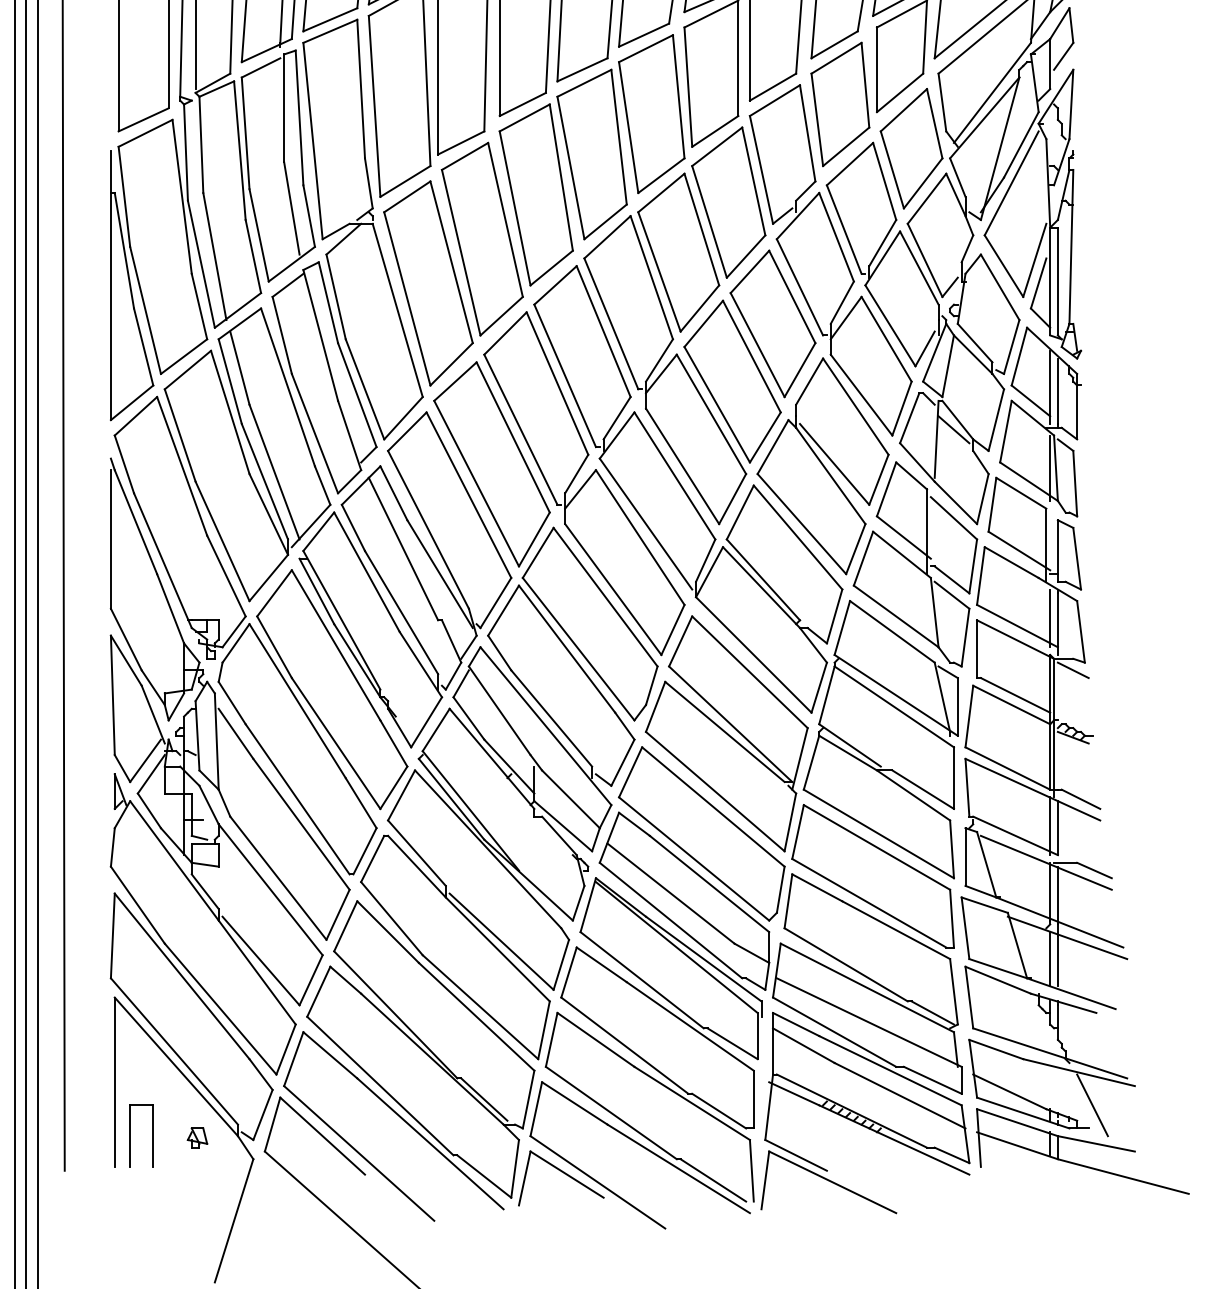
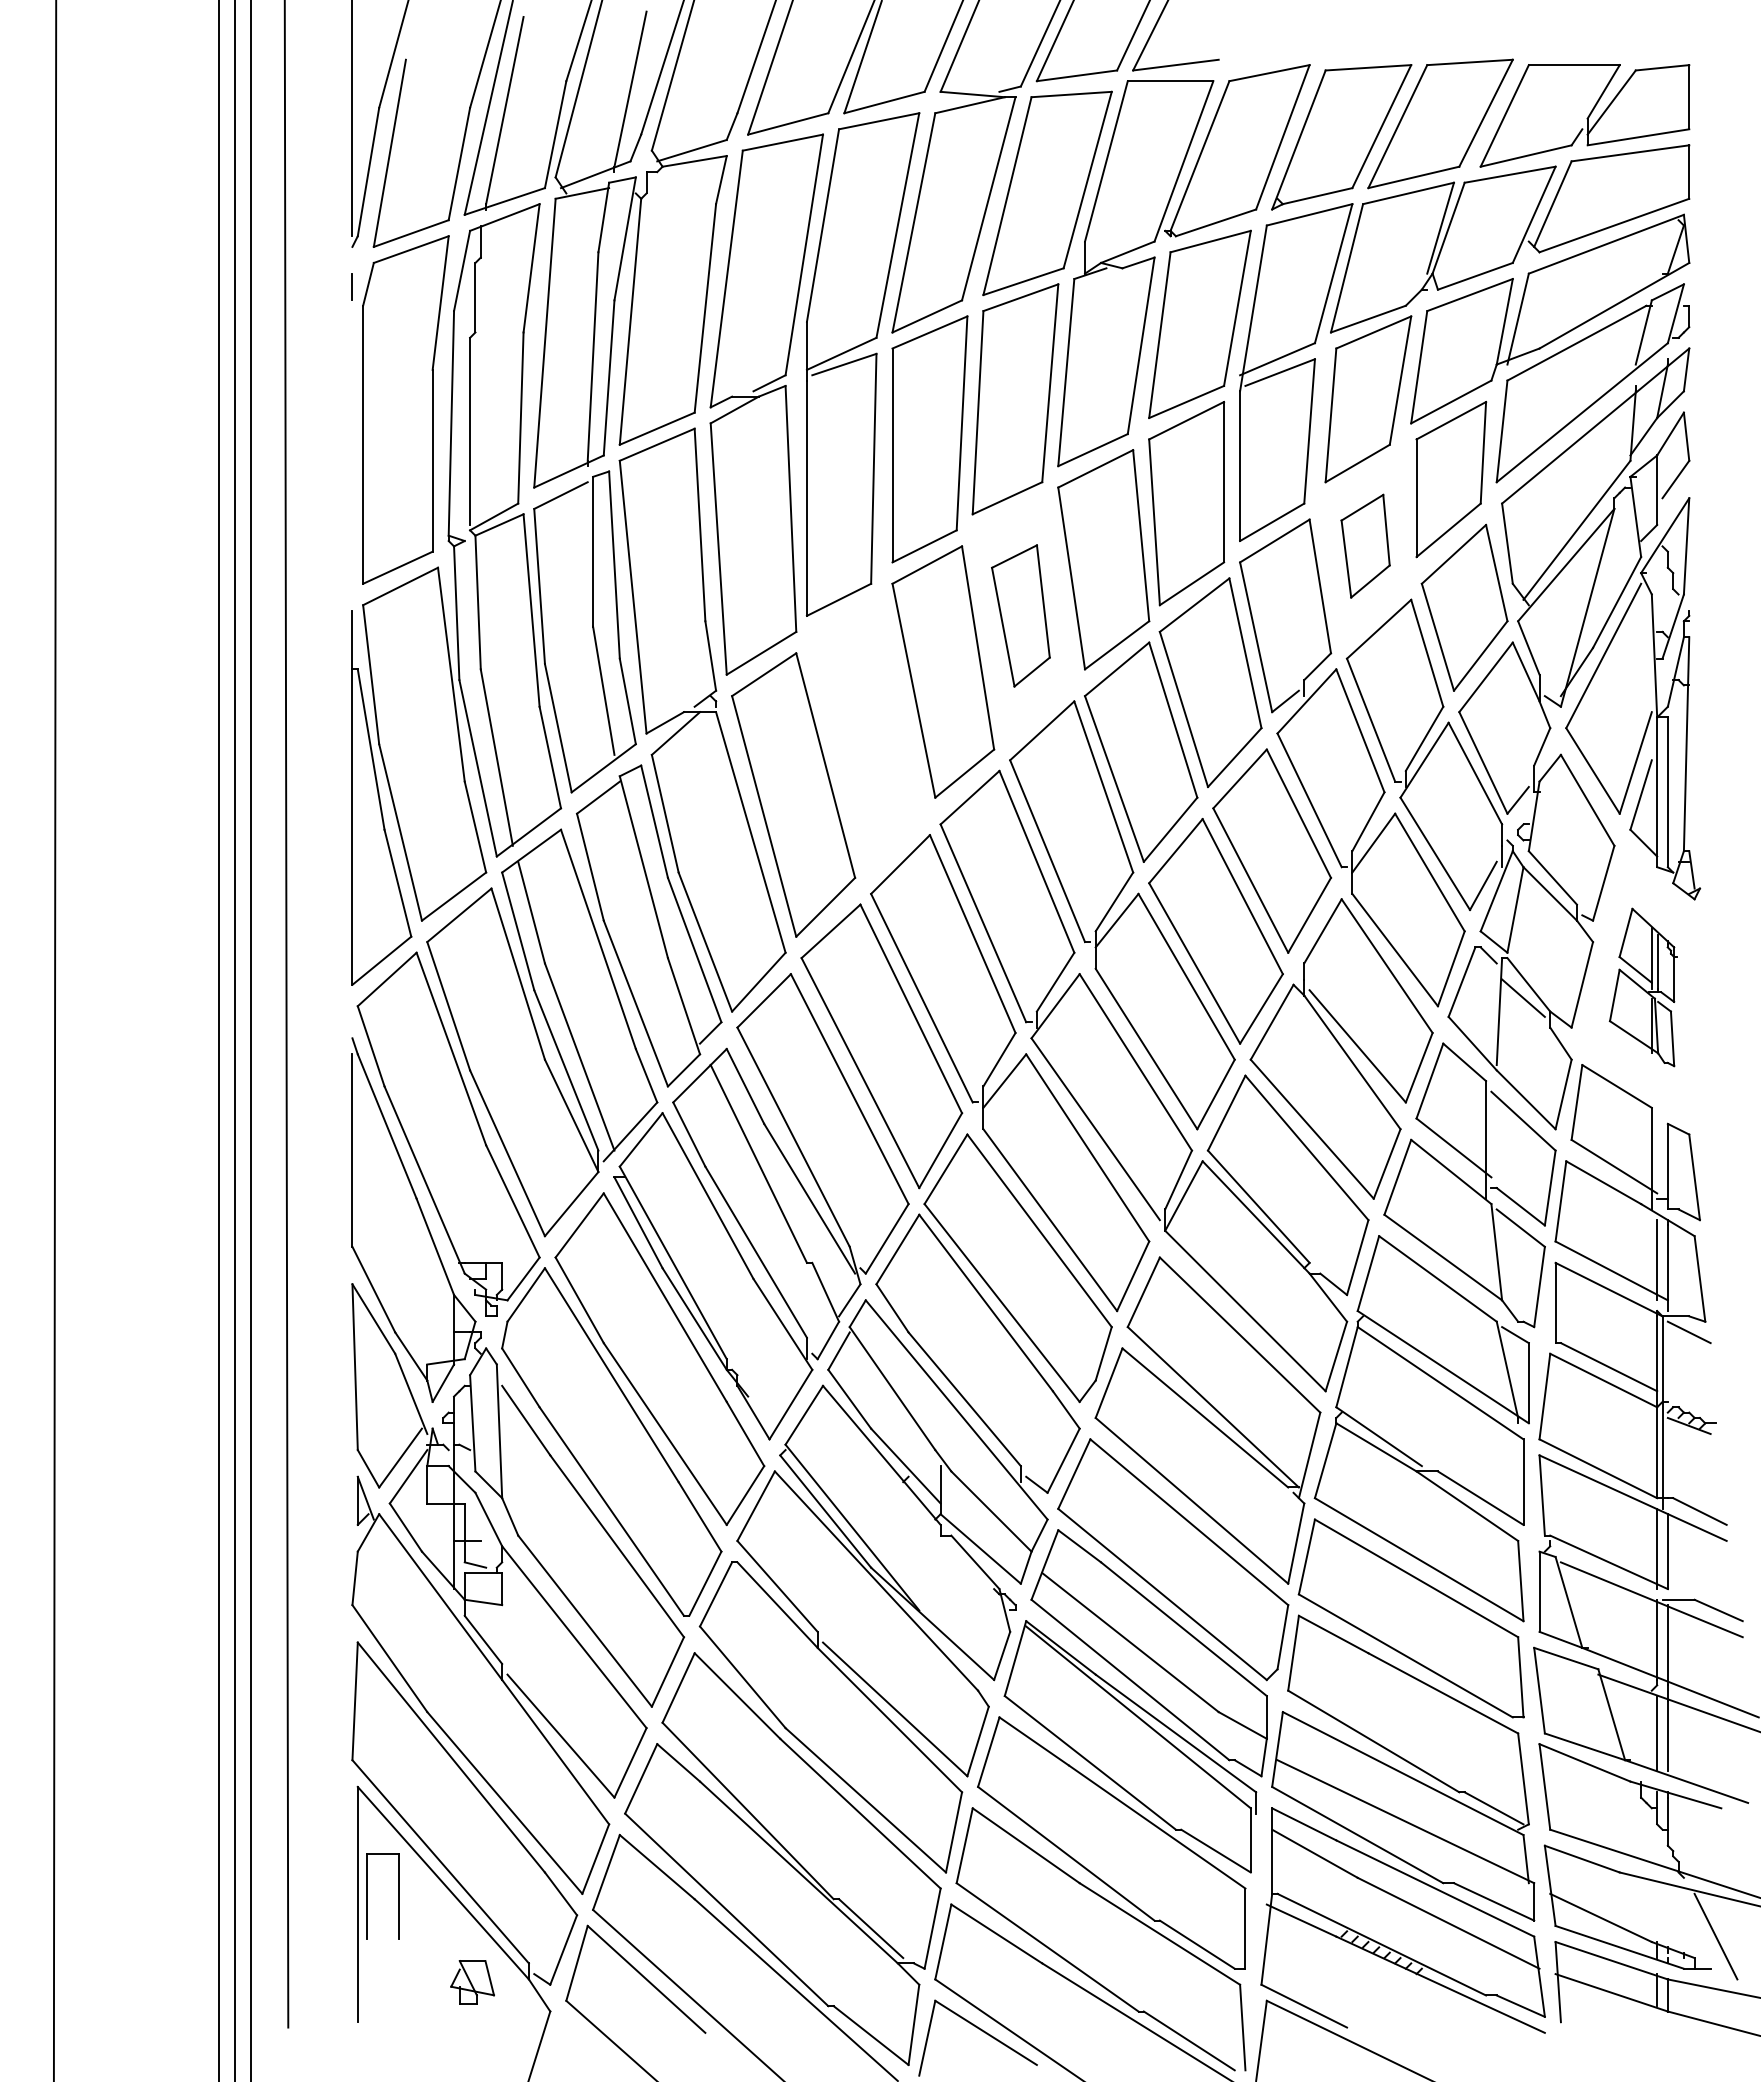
part: (840, 103) -> (1365, 545), size x0.6
part: (591, 154) -> (1020, 615), size x0.6
part: (482, 239) -> (868, 733), removed
part: (1040, 422) -> (1643, 987), size x0.6
part: (130, 1136) -> (367, 1896), moved
part: (197, 1137) -> (472, 1981), size x1.6

